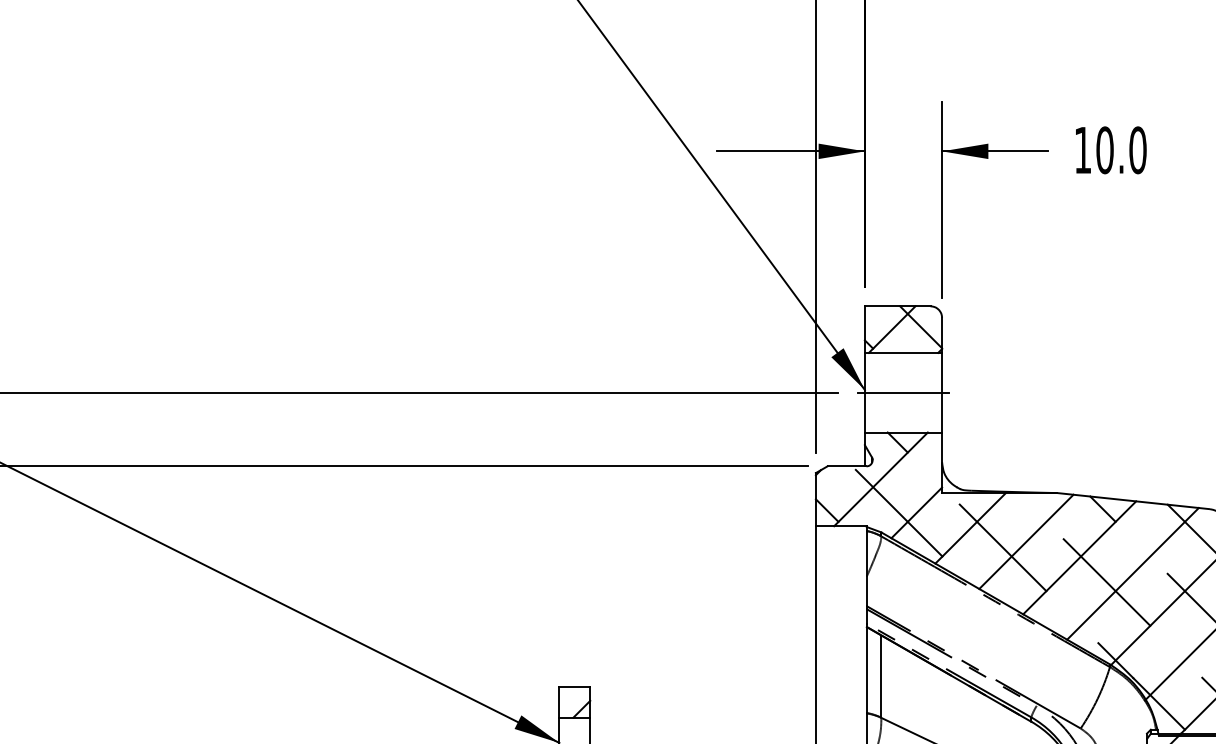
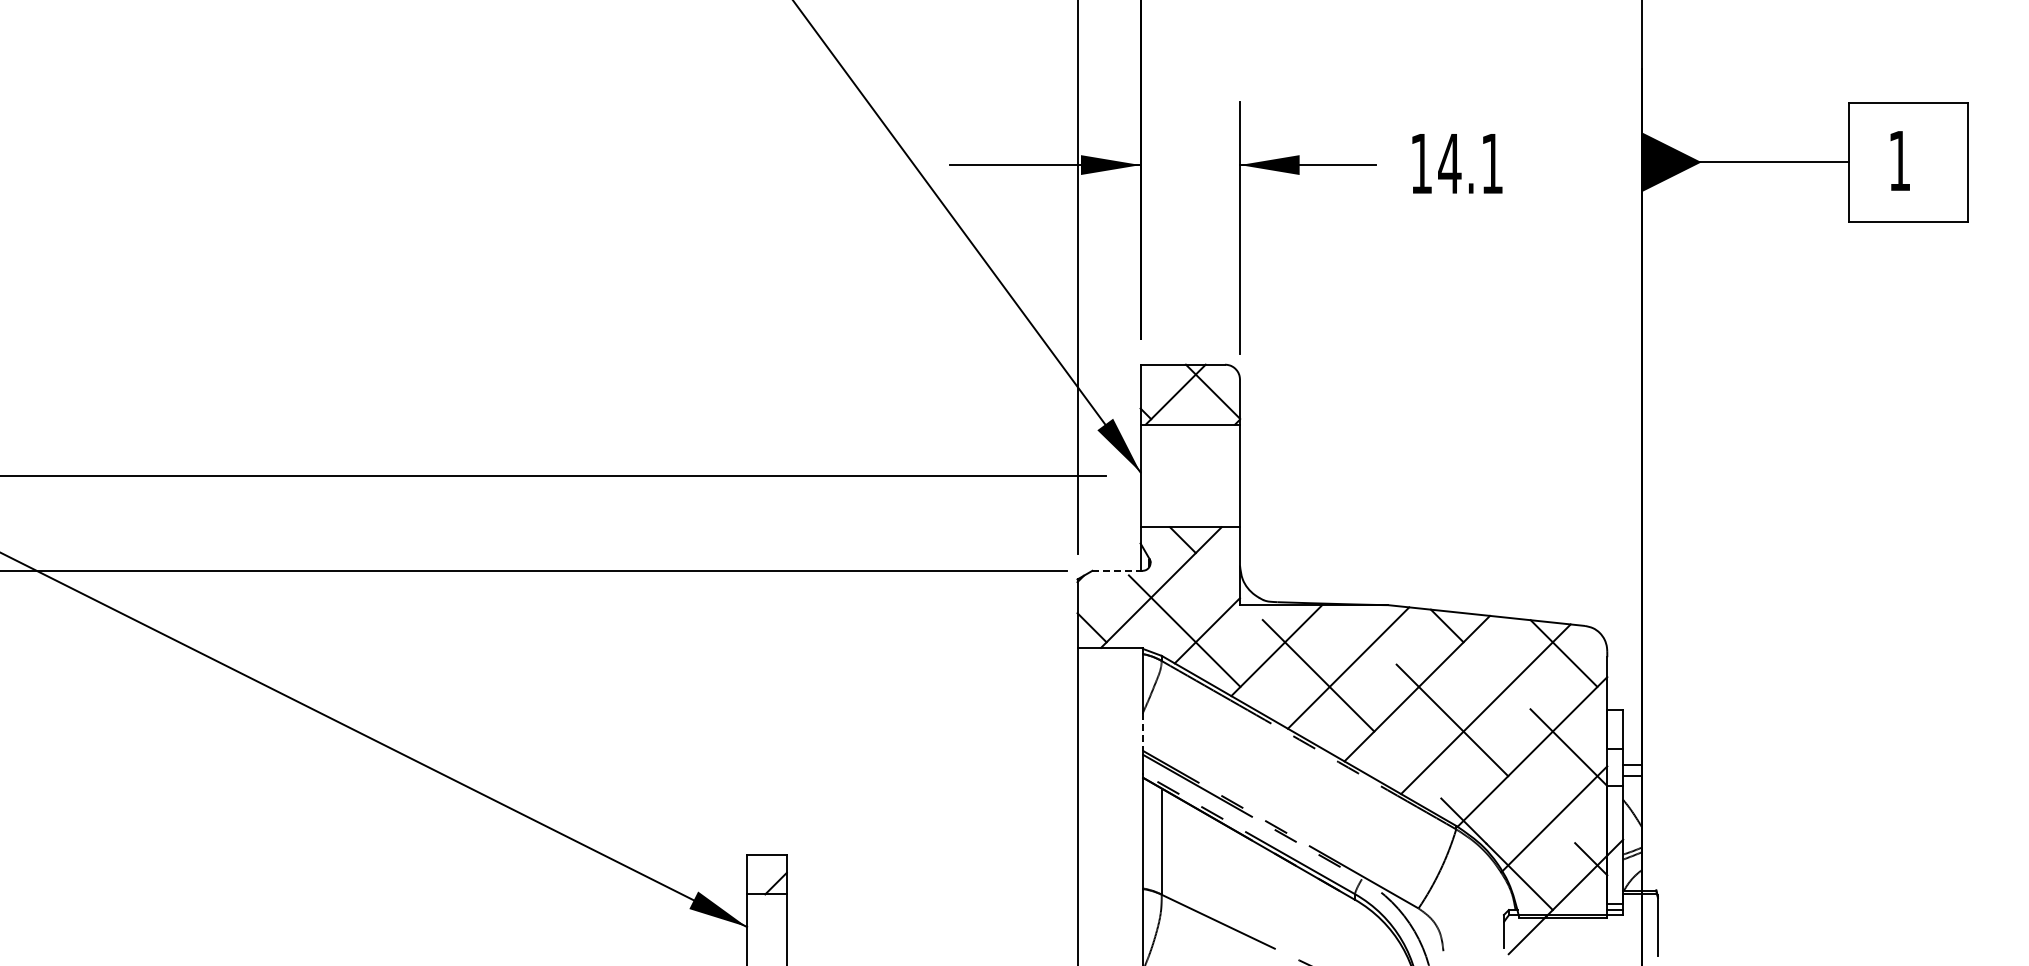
text: (1121, 150) -> (1470, 163), 10.0 -> 14.1
line: (902, 392) -> (1189, 475), removed
line: (846, 466) -> (1117, 570), solid -> dashed
line: (867, 591) -> (1143, 732), solid -> dashed

